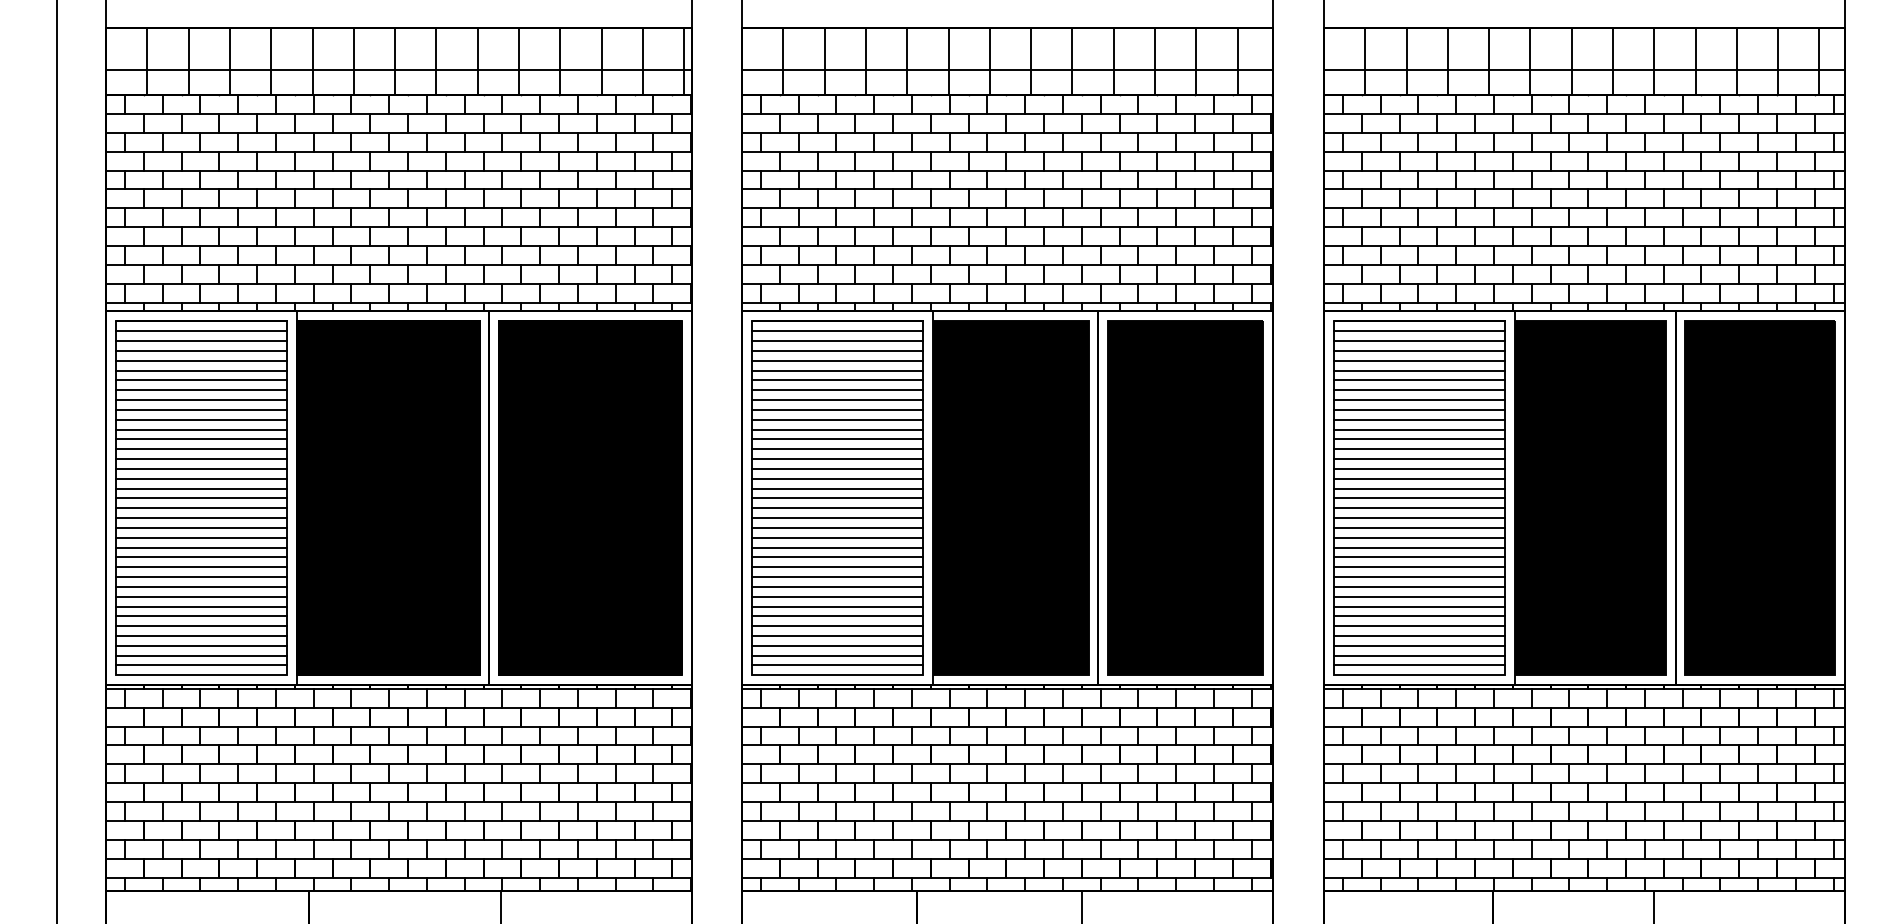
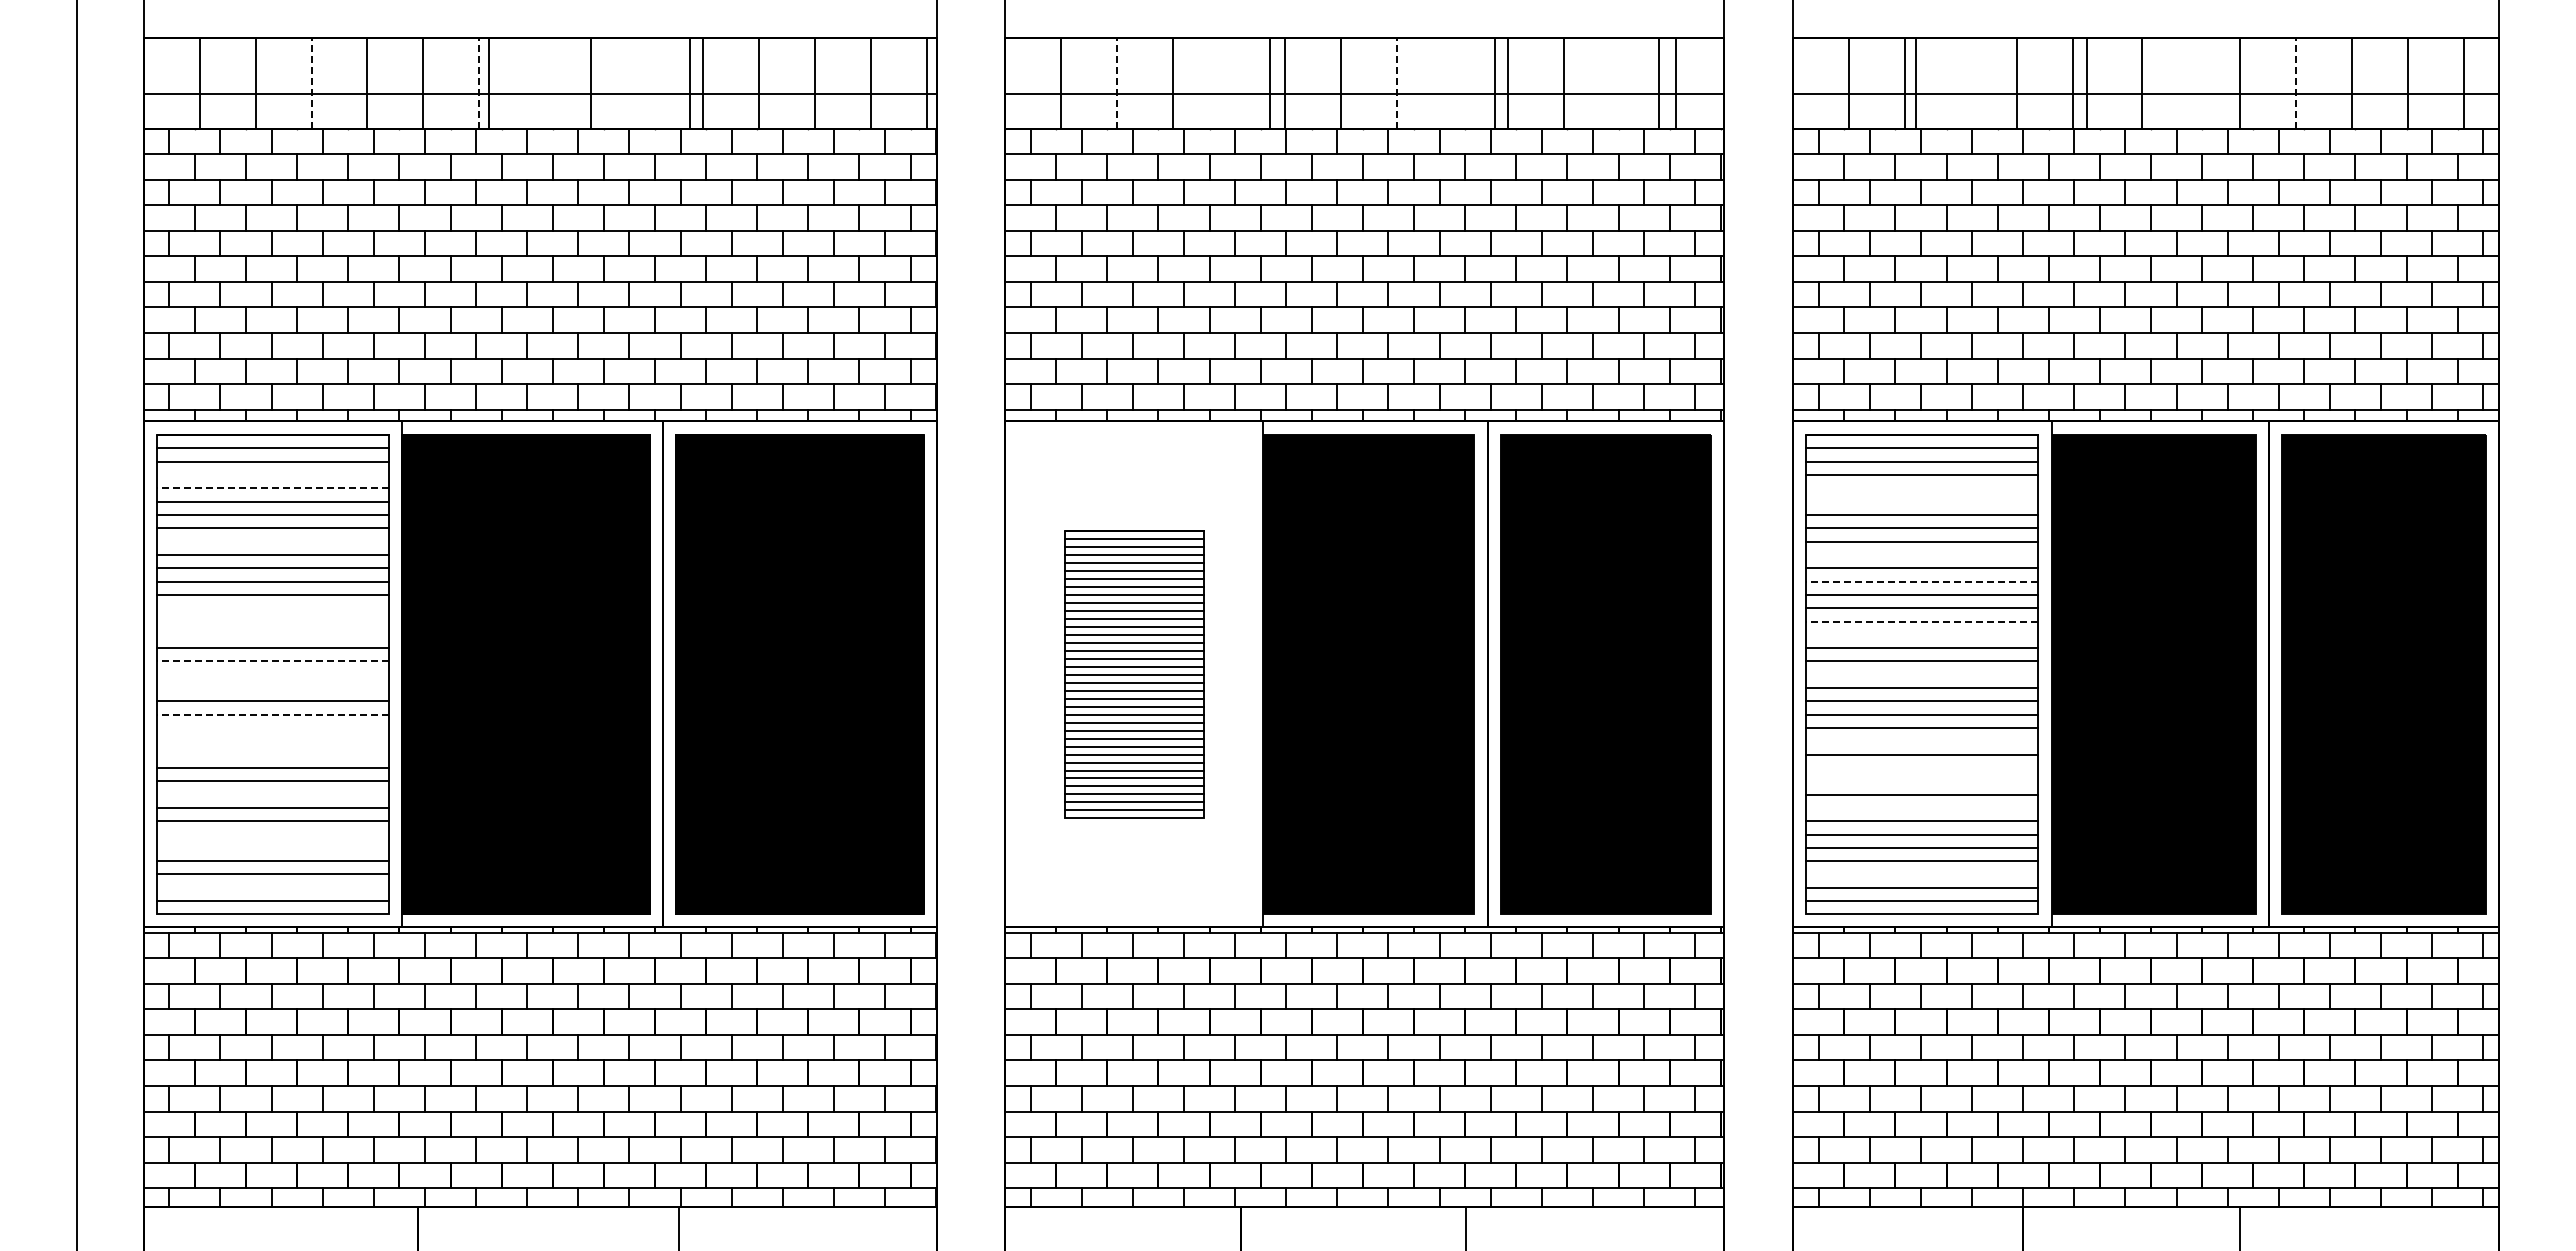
line: (229, 61) -> (311, 82), solid -> dashed
line: (354, 61) -> (479, 82), solid -> dashed
line: (395, 61) -> (489, 83), moved
line: (478, 61) -> (690, 83), moved
line: (824, 61) -> (1116, 82), solid -> dashed
line: (907, 61) -> (1269, 83), moved
line: (1031, 61) -> (1396, 82), solid -> dashed
line: (1072, 61) -> (1495, 83), moved
line: (1196, 61) -> (1659, 83), moved
line: (1447, 61) -> (1915, 83), moved
line: (1571, 61) -> (2086, 83), moved
line: (1612, 61) -> (2141, 83), moved
line: (1695, 61) -> (2296, 82), solid -> dashed
line: (201, 351) -> (272, 475), removed
line: (201, 360) -> (272, 488), solid -> dashed
line: (1419, 360) -> (1922, 488), removed
line: (1419, 370) -> (1922, 501), removed
line: (201, 399) -> (272, 541), removed
line: (1419, 409) -> (1922, 554), removed
line: (1419, 429) -> (1922, 581), solid -> dashed
line: (201, 449) -> (272, 608), removed
line: (201, 459) -> (272, 621), removed
line: (1419, 459) -> (1922, 621), solid -> dashed
line: (201, 468) -> (272, 634), removed
line: (1419, 468) -> (1922, 634), removed
line: (201, 488) -> (272, 661), solid -> dashed
line: (201, 498) -> (272, 674), removed
part: (836, 498) -> (1133, 674), size x0.6
line: (1419, 498) -> (1922, 674), removed
line: (201, 508) -> (272, 688), removed
line: (201, 527) -> (272, 714), solid -> dashed
line: (201, 538) -> (272, 728), removed
line: (201, 547) -> (272, 741), removed
line: (1419, 547) -> (1922, 741), removed
line: (201, 557) -> (272, 754), removed
line: (1419, 566) -> (1922, 767), removed
line: (1419, 577) -> (1922, 781), removed
line: (201, 586) -> (272, 794), removed
line: (1419, 596) -> (1922, 807), removed
line: (201, 616) -> (272, 834), removed
line: (201, 625) -> (272, 847), removed
line: (1419, 645) -> (1922, 874), removed
line: (201, 655) -> (272, 887), removed

